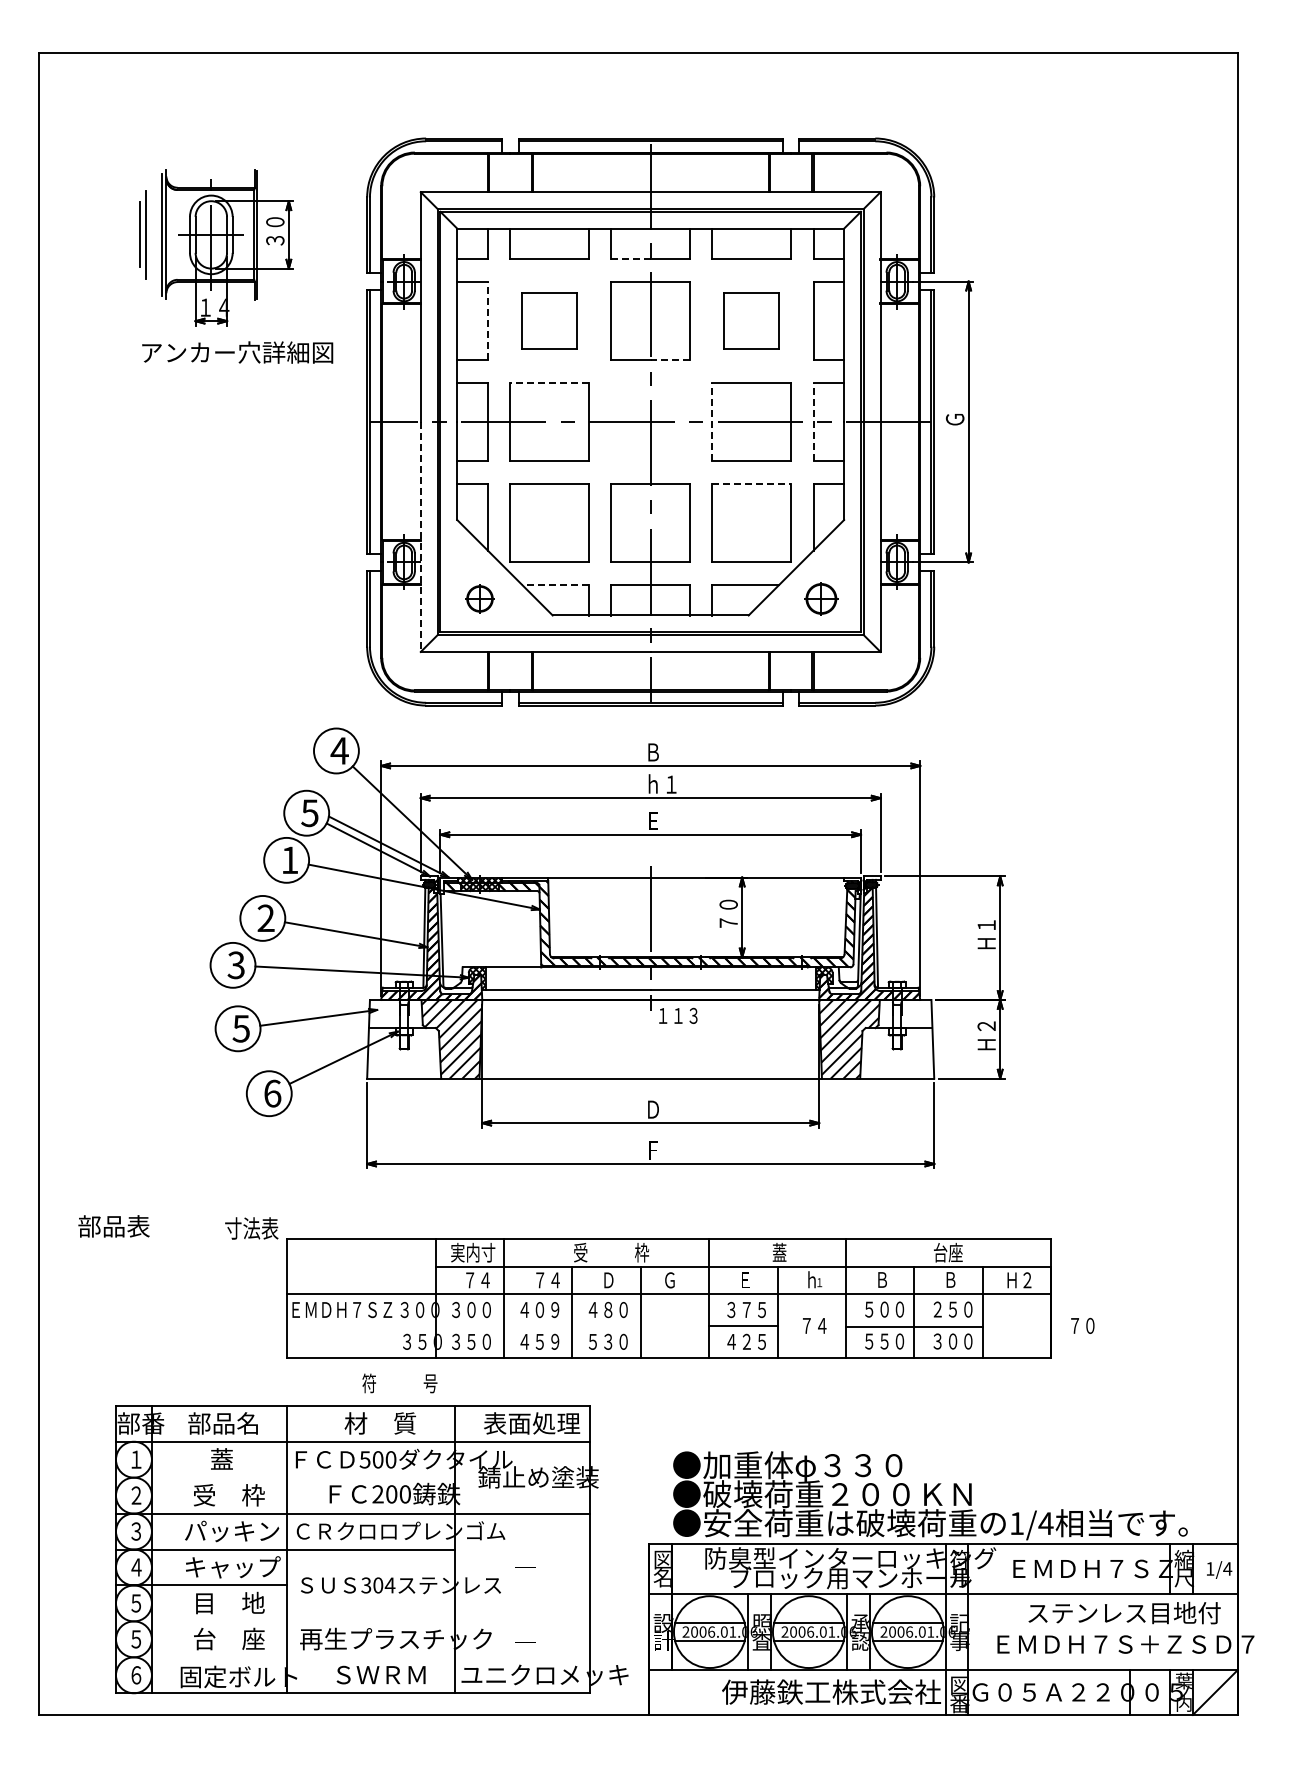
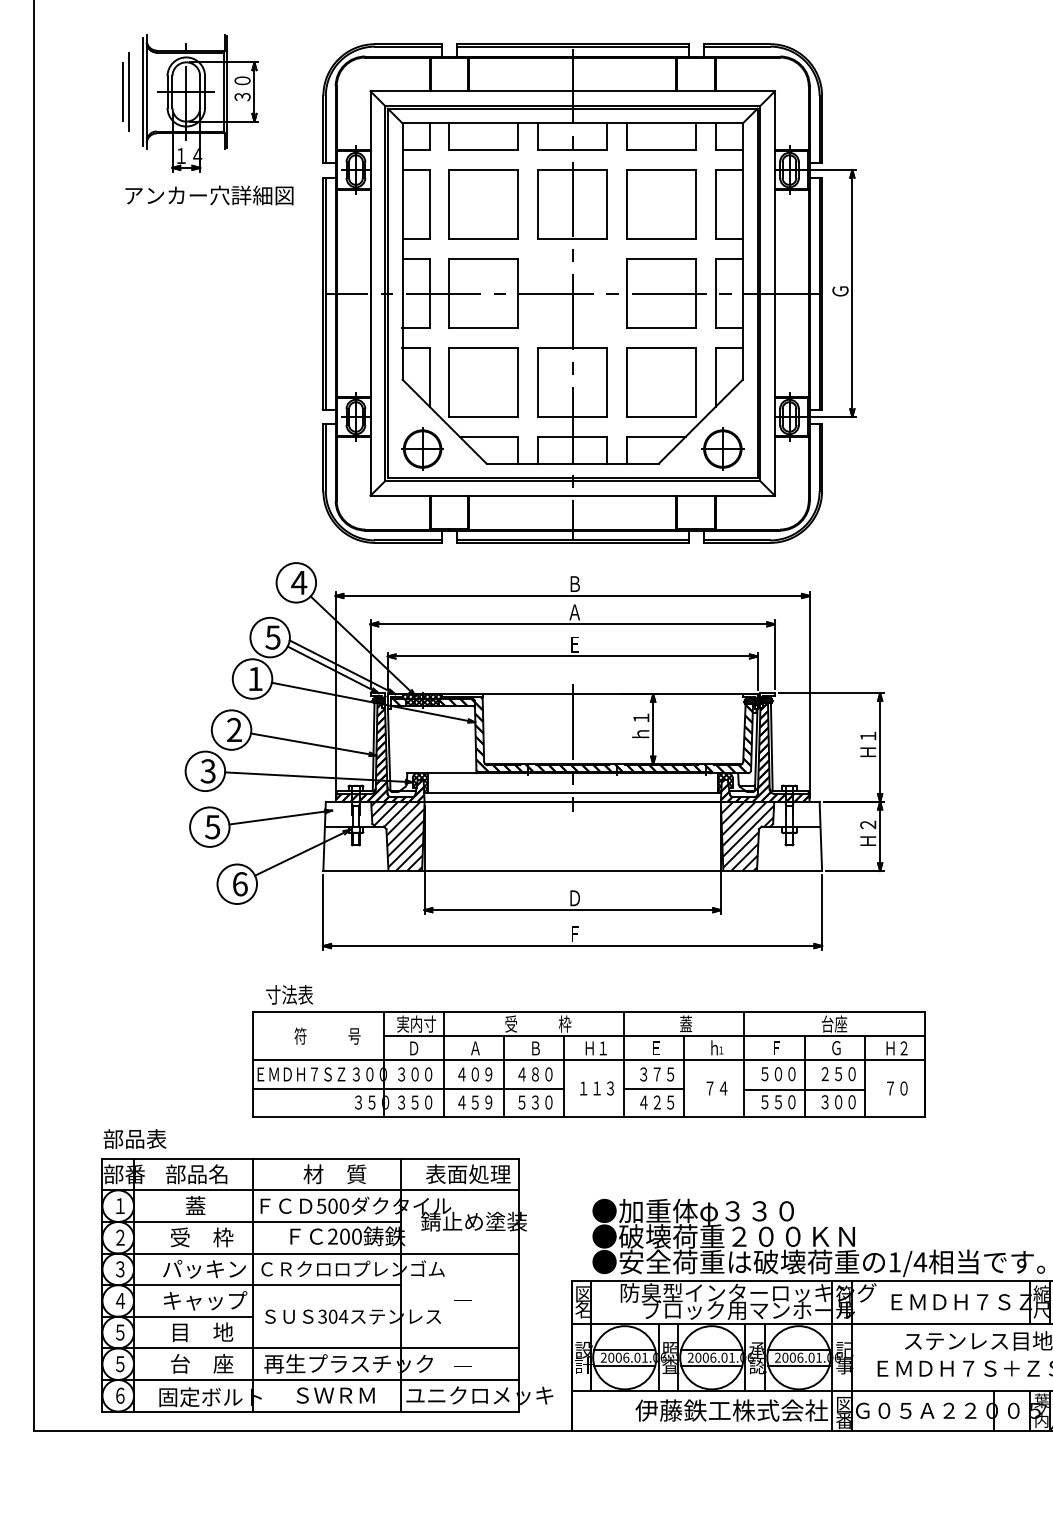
line: (631, 259) -> (555, 150), dashed -> solid
part: (236, 266) -> (208, 119), moved
line: (487, 320) -> (429, 204), dashed -> solid
part: (549, 320) -> (483, 204), size x1.43
part: (751, 320) -> (661, 204), size x1.43
line: (670, 360) -> (590, 239), dashed -> solid
line: (549, 382) -> (483, 258), dashed -> solid
line: (712, 421) -> (627, 293), dashed -> solid
line: (813, 421) -> (715, 293), dashed -> solid
line: (752, 483) -> (662, 347), dashed -> solid
line: (420, 537) -> (370, 395), dashed -> solid
line: (555, 584) -> (488, 436), dashed -> solid
part: (479, 598) -> (422, 448), size x1.67
part: (821, 598) -> (722, 448), size x1.43
text: (661, 783) -> (582, 611), ｈ１ -> Ａ
text: (727, 913) -> (640, 725), ７０ -> ｈ１
text: (678, 1015) -> (597, 1088), moved
text: (113, 1226) -> (134, 1139), moved
text: (251, 1228) -> (289, 994), moved
text: (882, 1279) -> (776, 1047), Ｂ -> Ｆ
text: (950, 1279) -> (836, 1047), Ｂ -> Ｇ
text: (477, 1280) -> (420, 1048), ７４ -> Ｄ
text: (547, 1280) -> (481, 1048), ７４ -> Ａ
text: (608, 1280) -> (535, 1048), Ｄ -> Ｂ
text: (677, 1280) -> (596, 1048), Ｇ -> Ｈ１
line: (463, 1325) -> (408, 1088), added
text: (1082, 1325) -> (897, 1088), moved
text: (399, 1383) -> (327, 1036), moved
line: (285, 1477) -> (251, 1221), added
line: (352, 1621) -> (310, 1348), added
line: (352, 1657) -> (310, 1380), added

